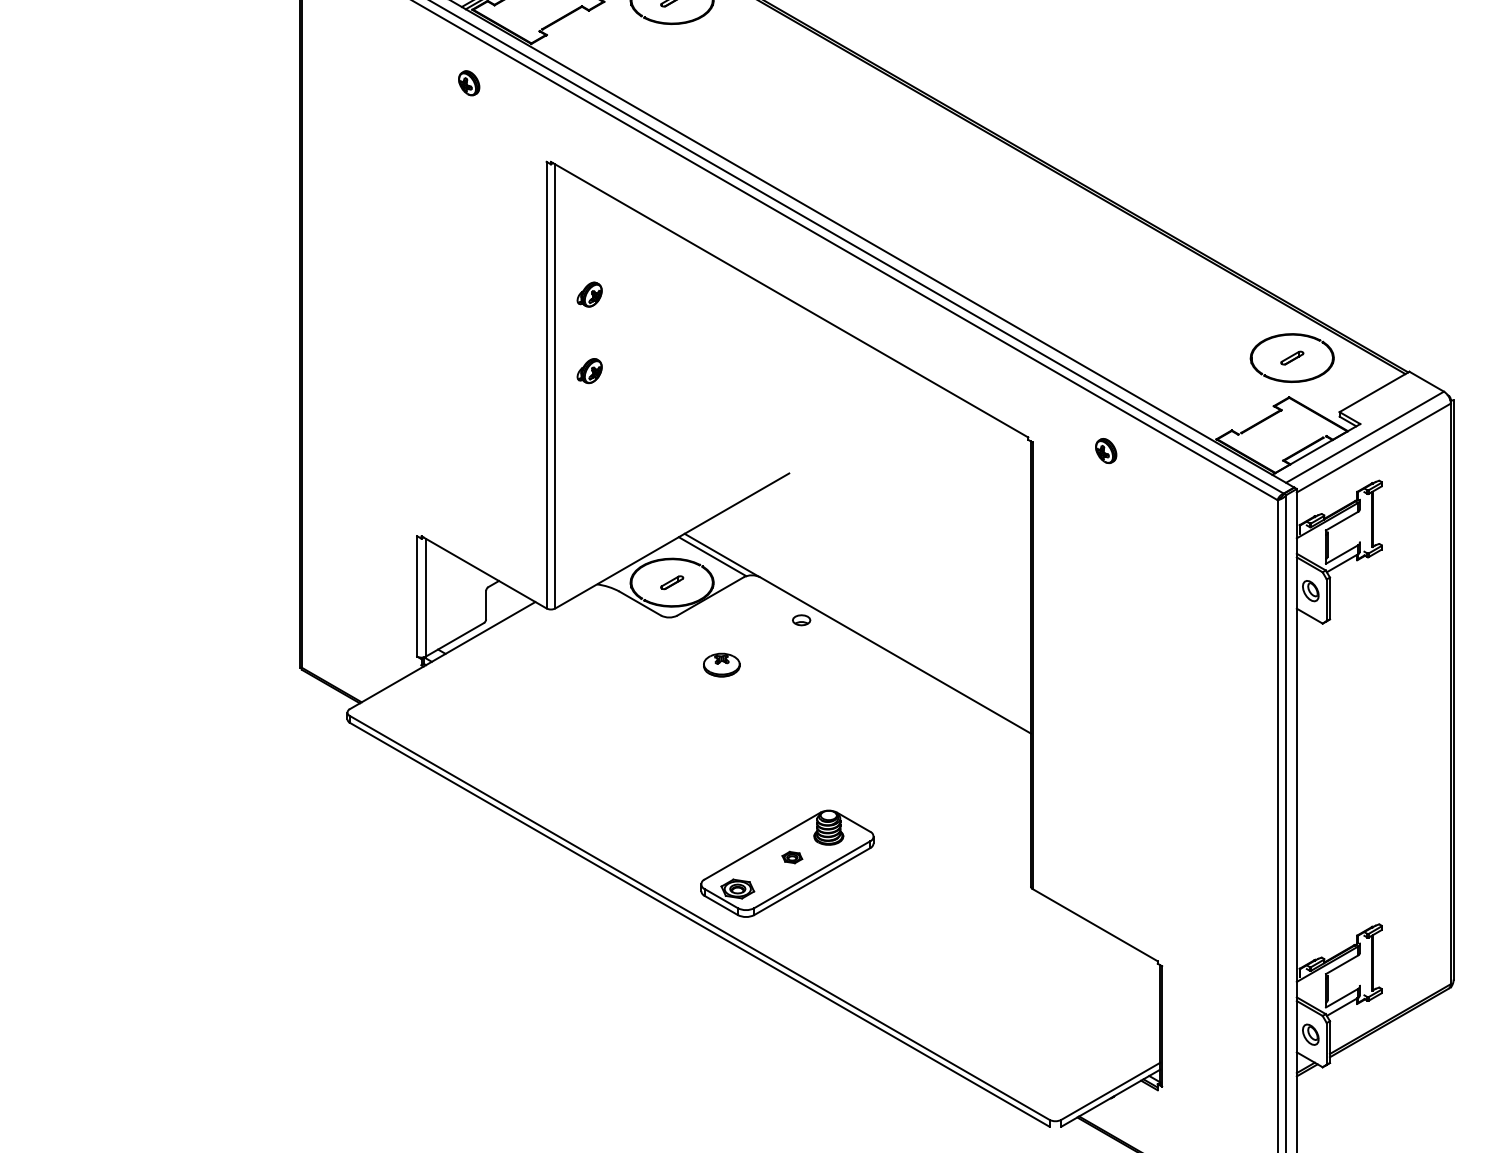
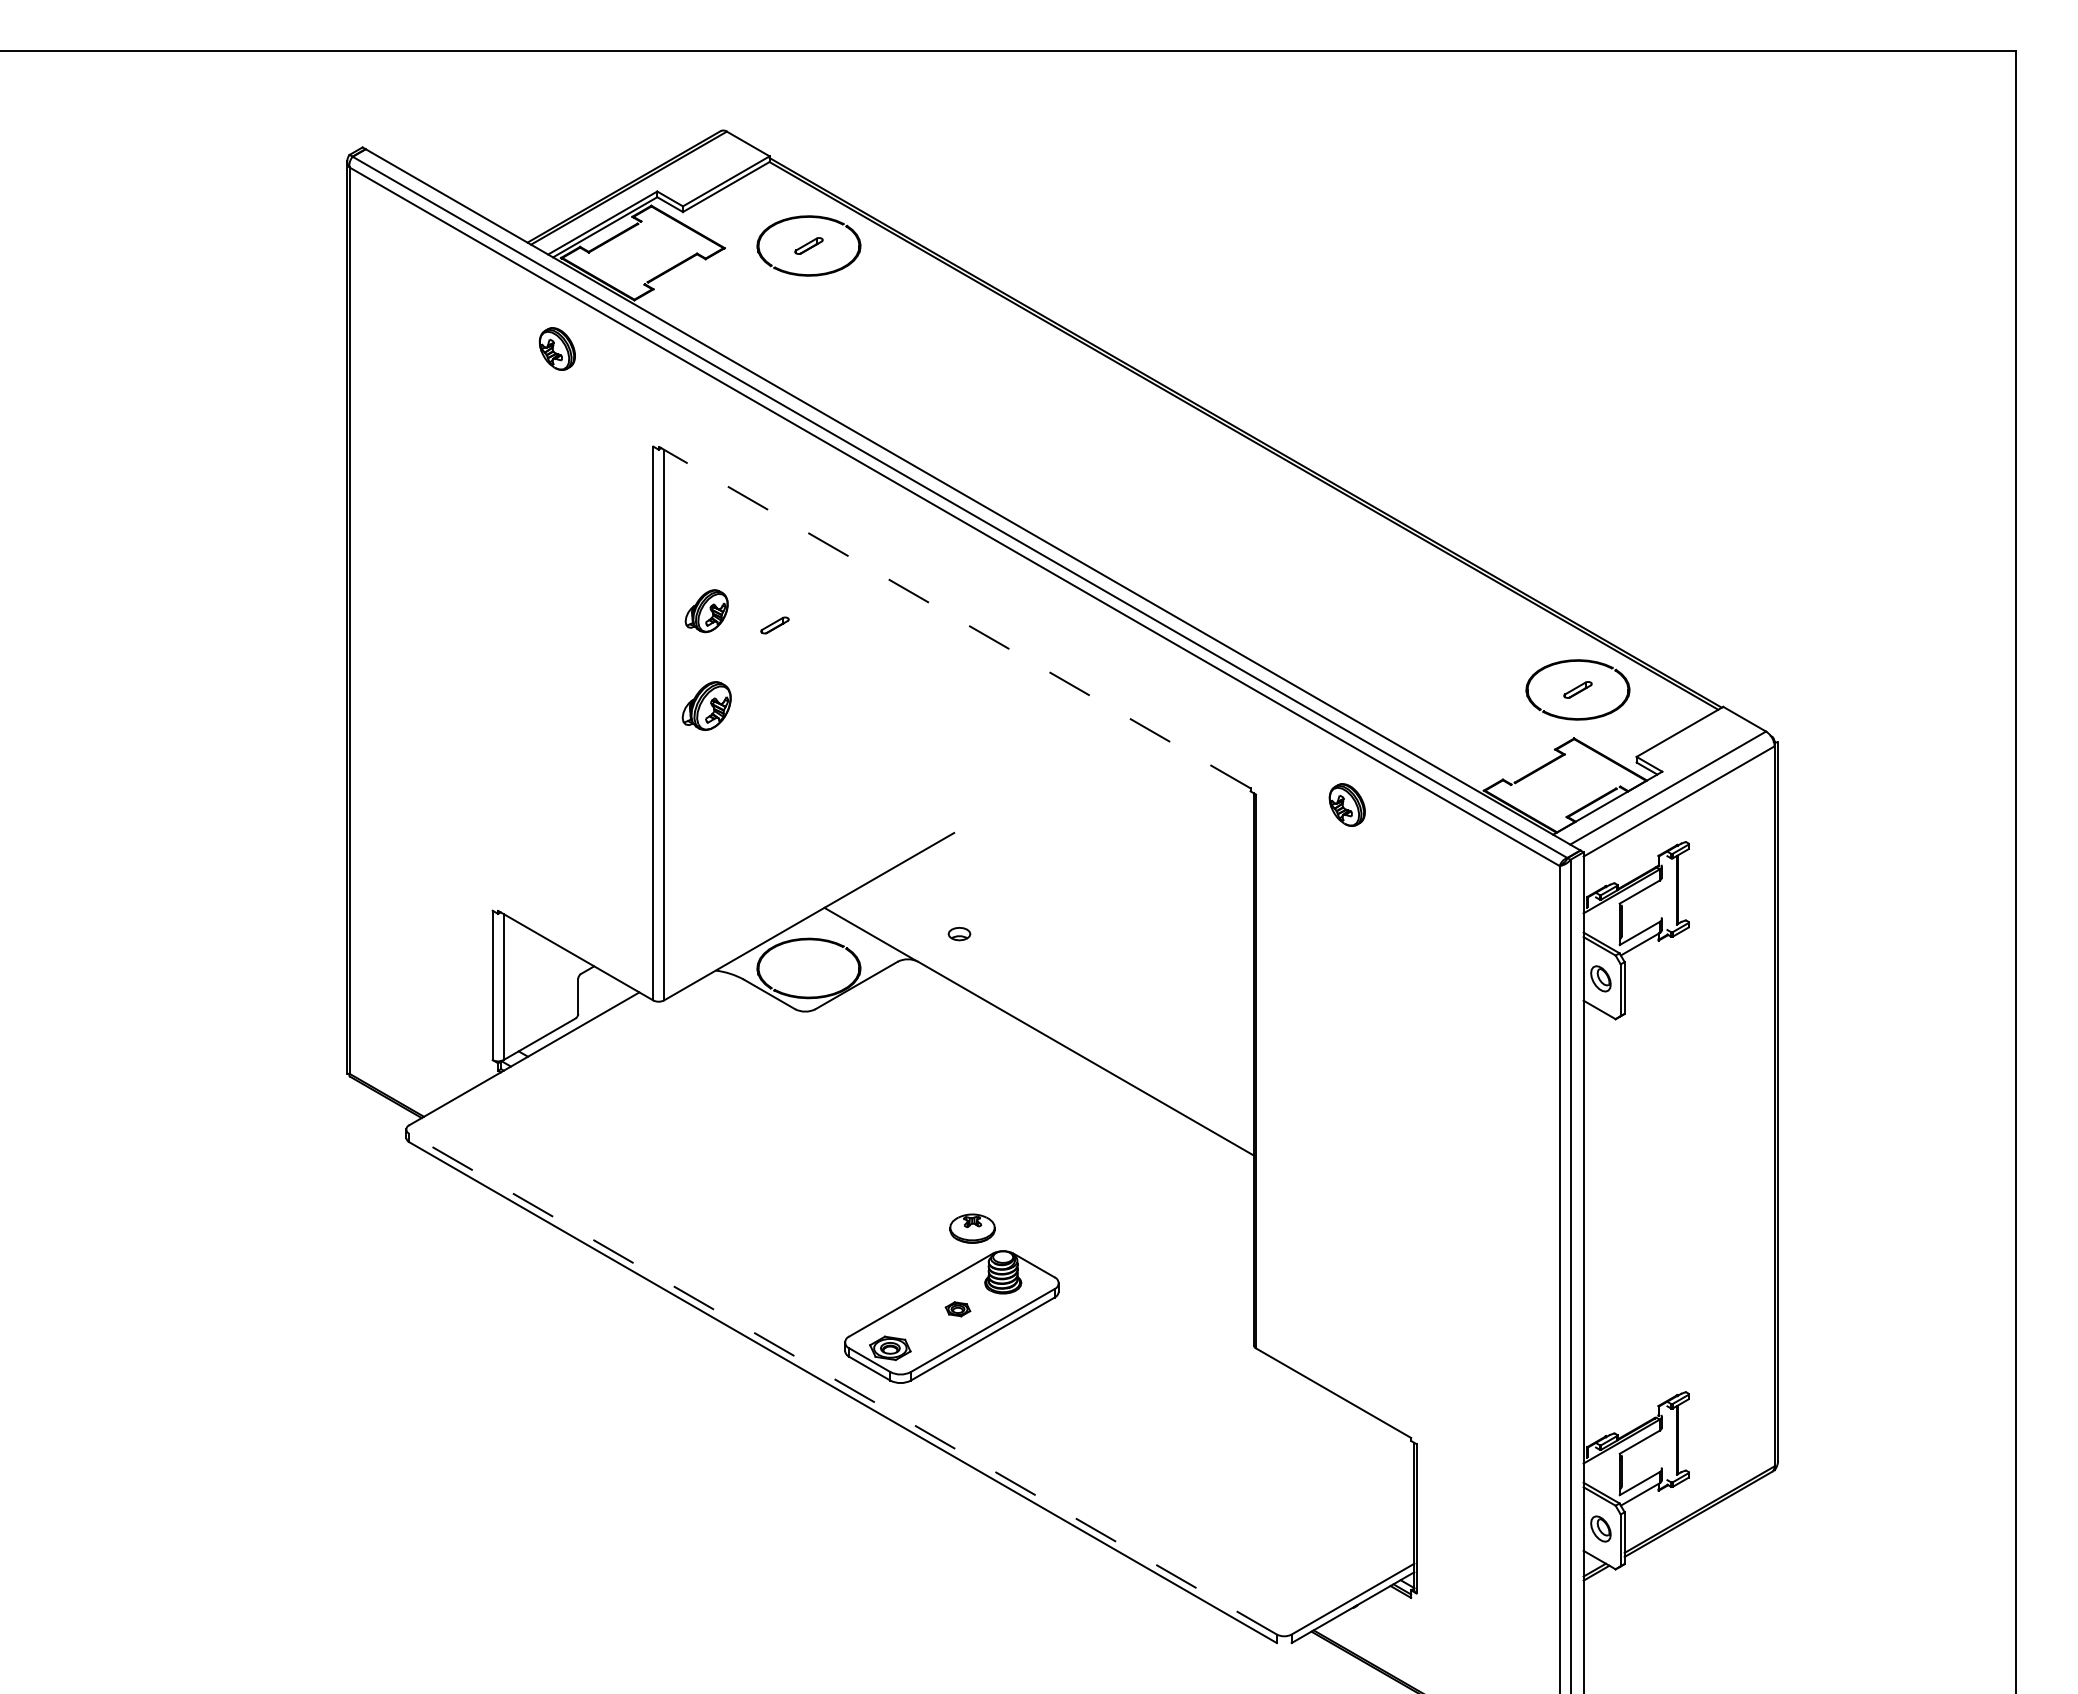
part: (468, 83) -> (556, 349), size x1.4
part: (589, 294) -> (706, 611), size x1.4
line: (789, 299) -> (954, 617), solid -> dashed
part: (589, 370) -> (706, 705), size x1.6
part: (1105, 451) -> (1346, 805), size x1.4
line: (712, 556) -> (858, 936), removed
part: (671, 582) -> (774, 625), moved
part: (801, 619) -> (959, 933), moved
part: (721, 664) -> (972, 1228), moved
line: (700, 918) -> (843, 1384), solid -> dashed

